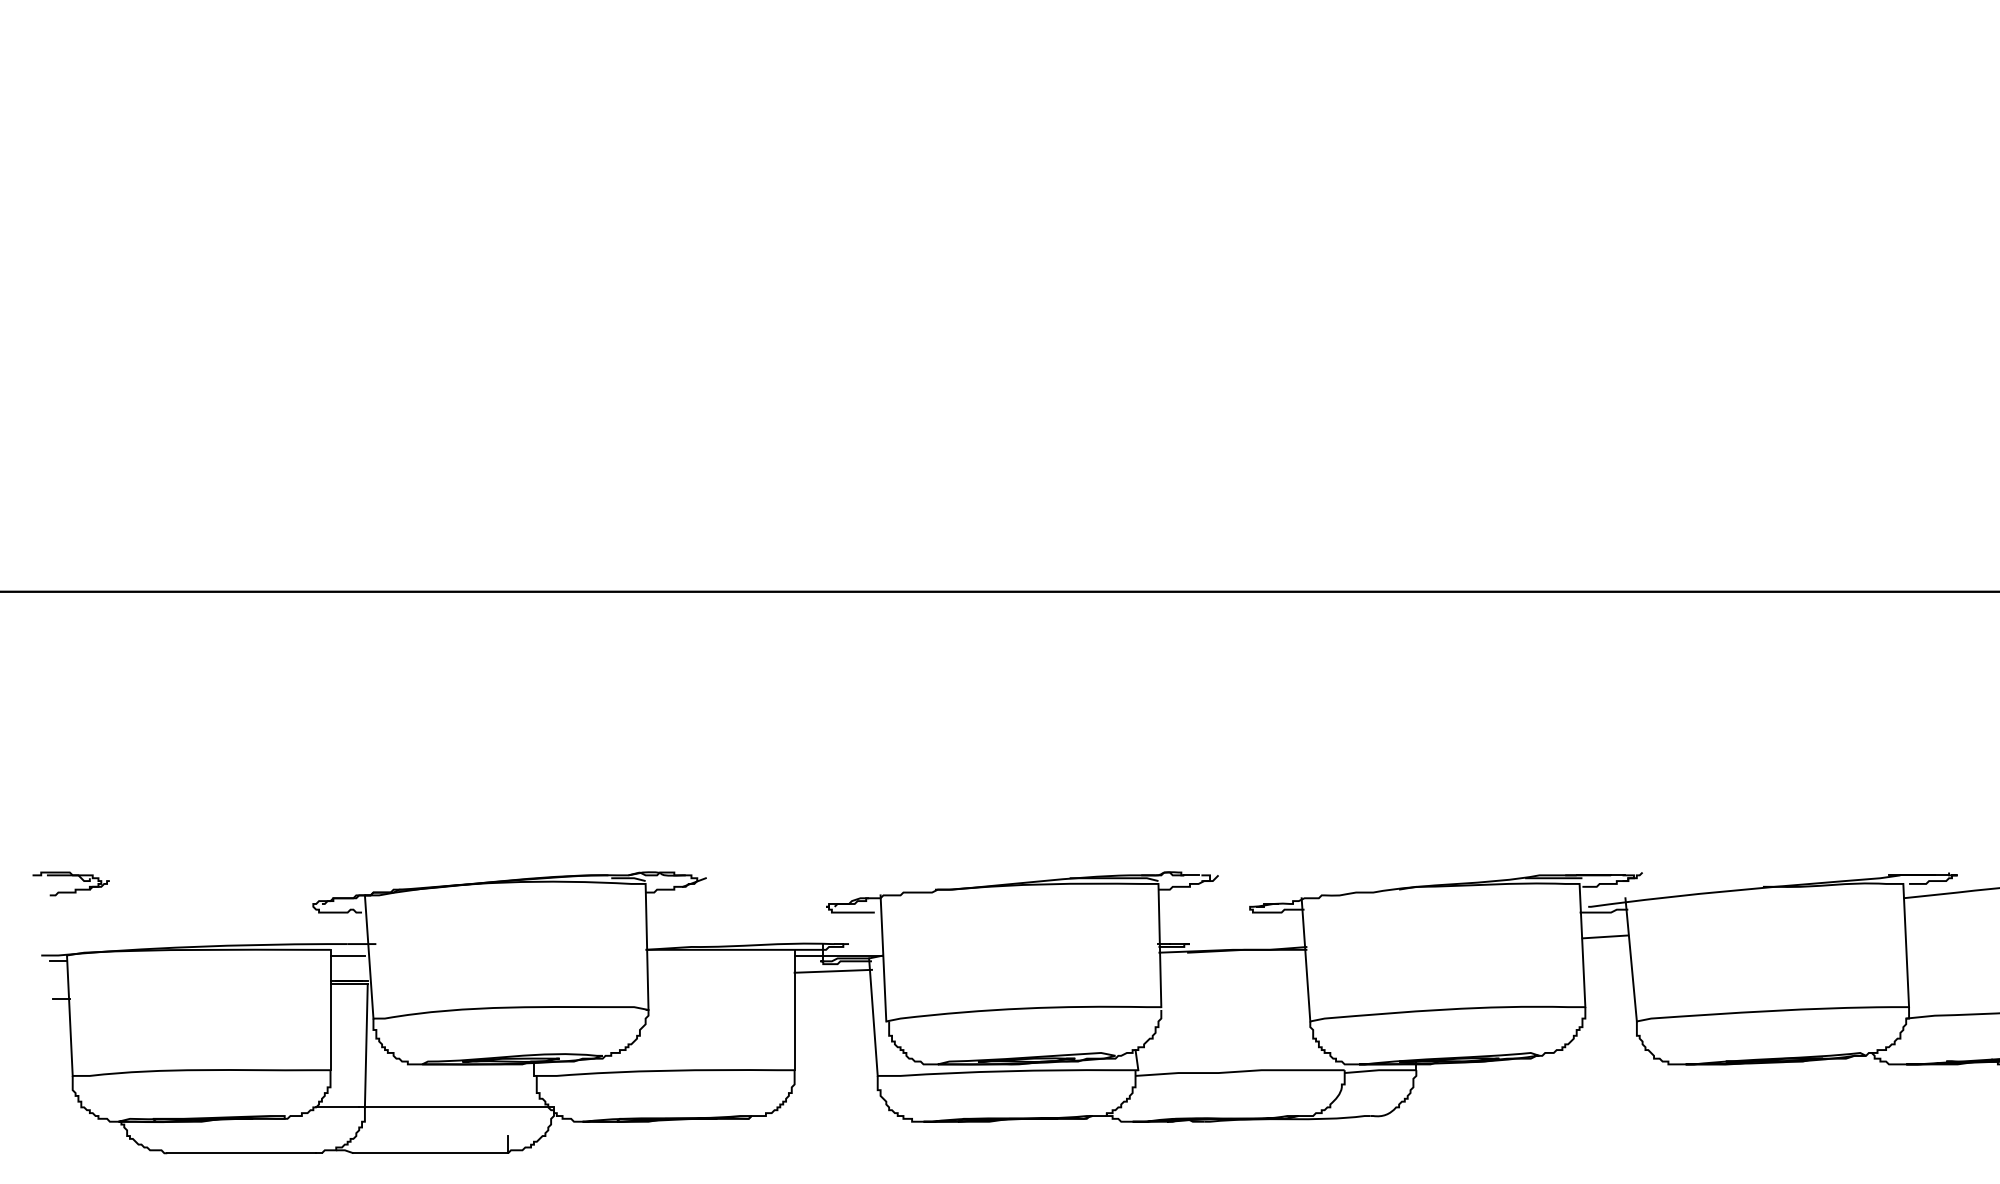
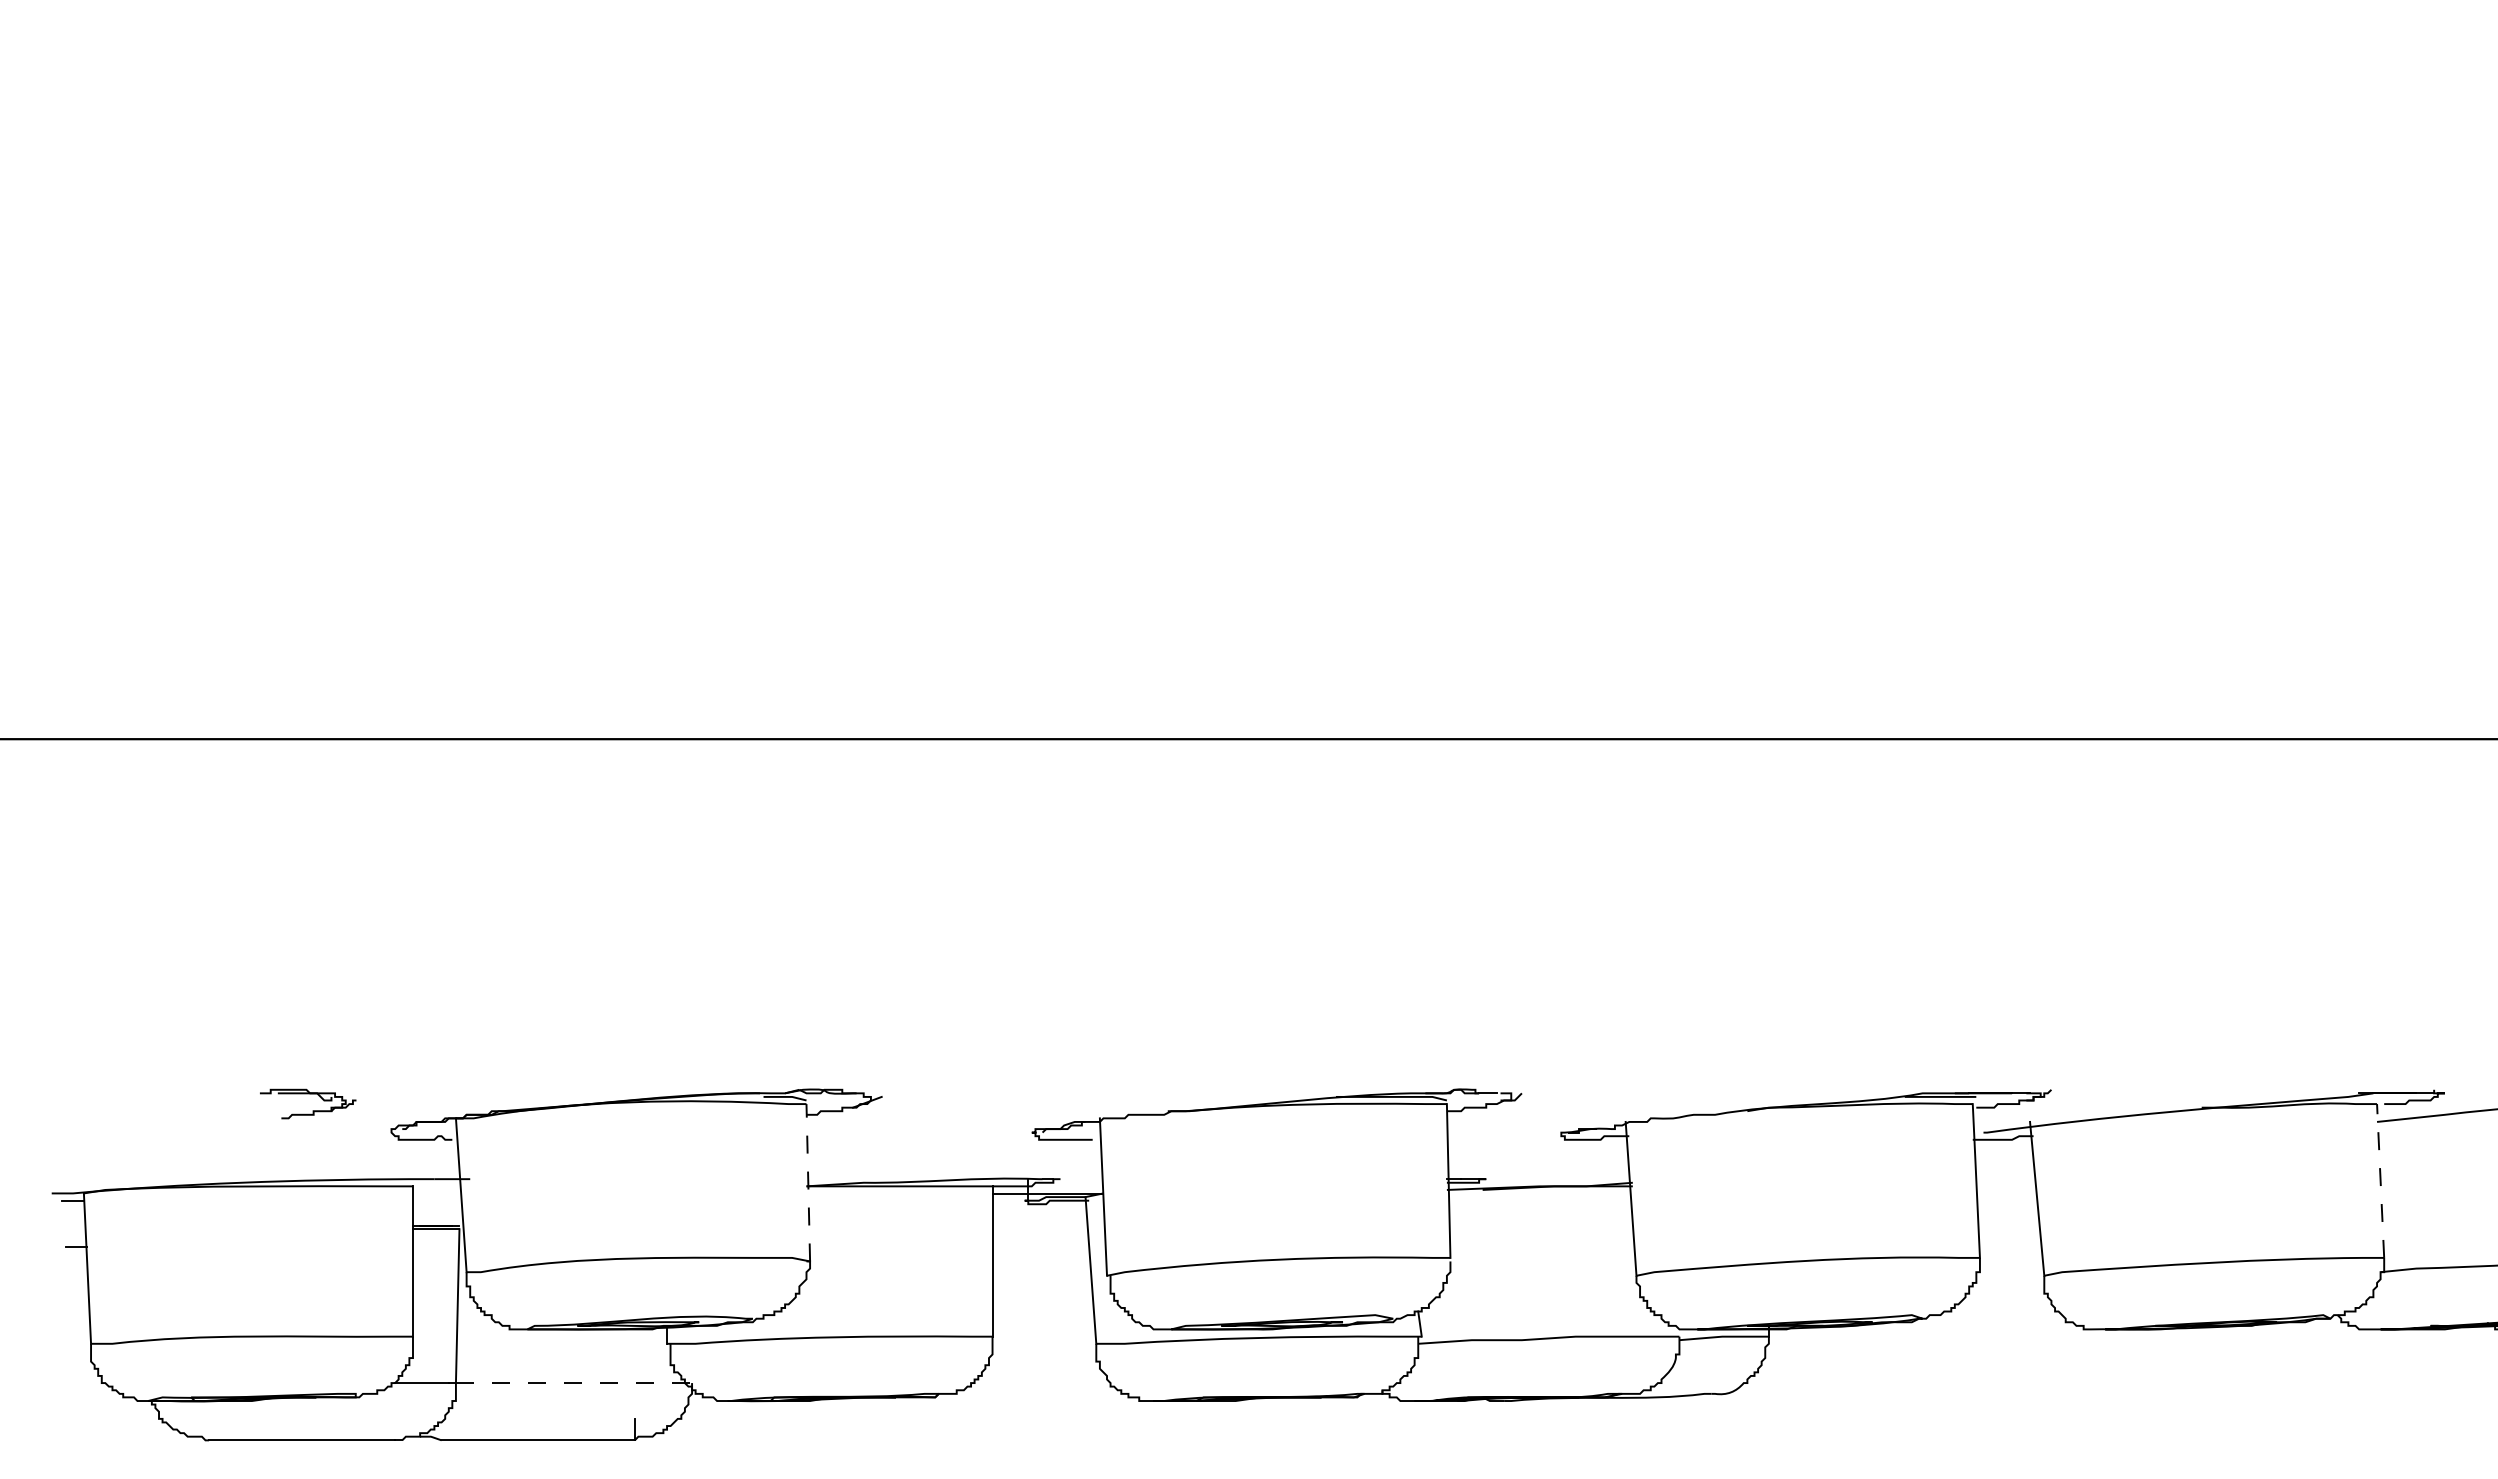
part: (74, 889) -> (312, 1110), moved
line: (1605, 937) -> (2004, 1170), removed
line: (1906, 945) -> (2380, 1180), solid -> dashed
line: (647, 946) -> (808, 1182), solid -> dashed
line: (346, 955) -> (433, 1193), removed
line: (833, 970) -> (1040, 1212), removed
line: (459, 1107) -> (574, 1383), solid -> dashed

